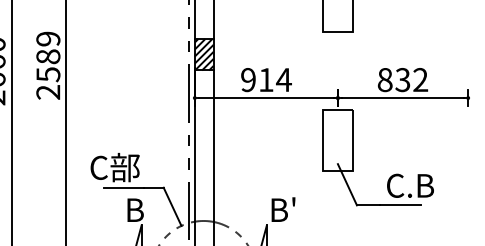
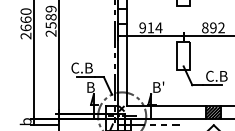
hatch: (204, 55) -> (122, 16), removed
text: (403, 79) -> (213, 27), 832 -> 892
text: (114, 166) -> (81, 67), C部 -> C.B

